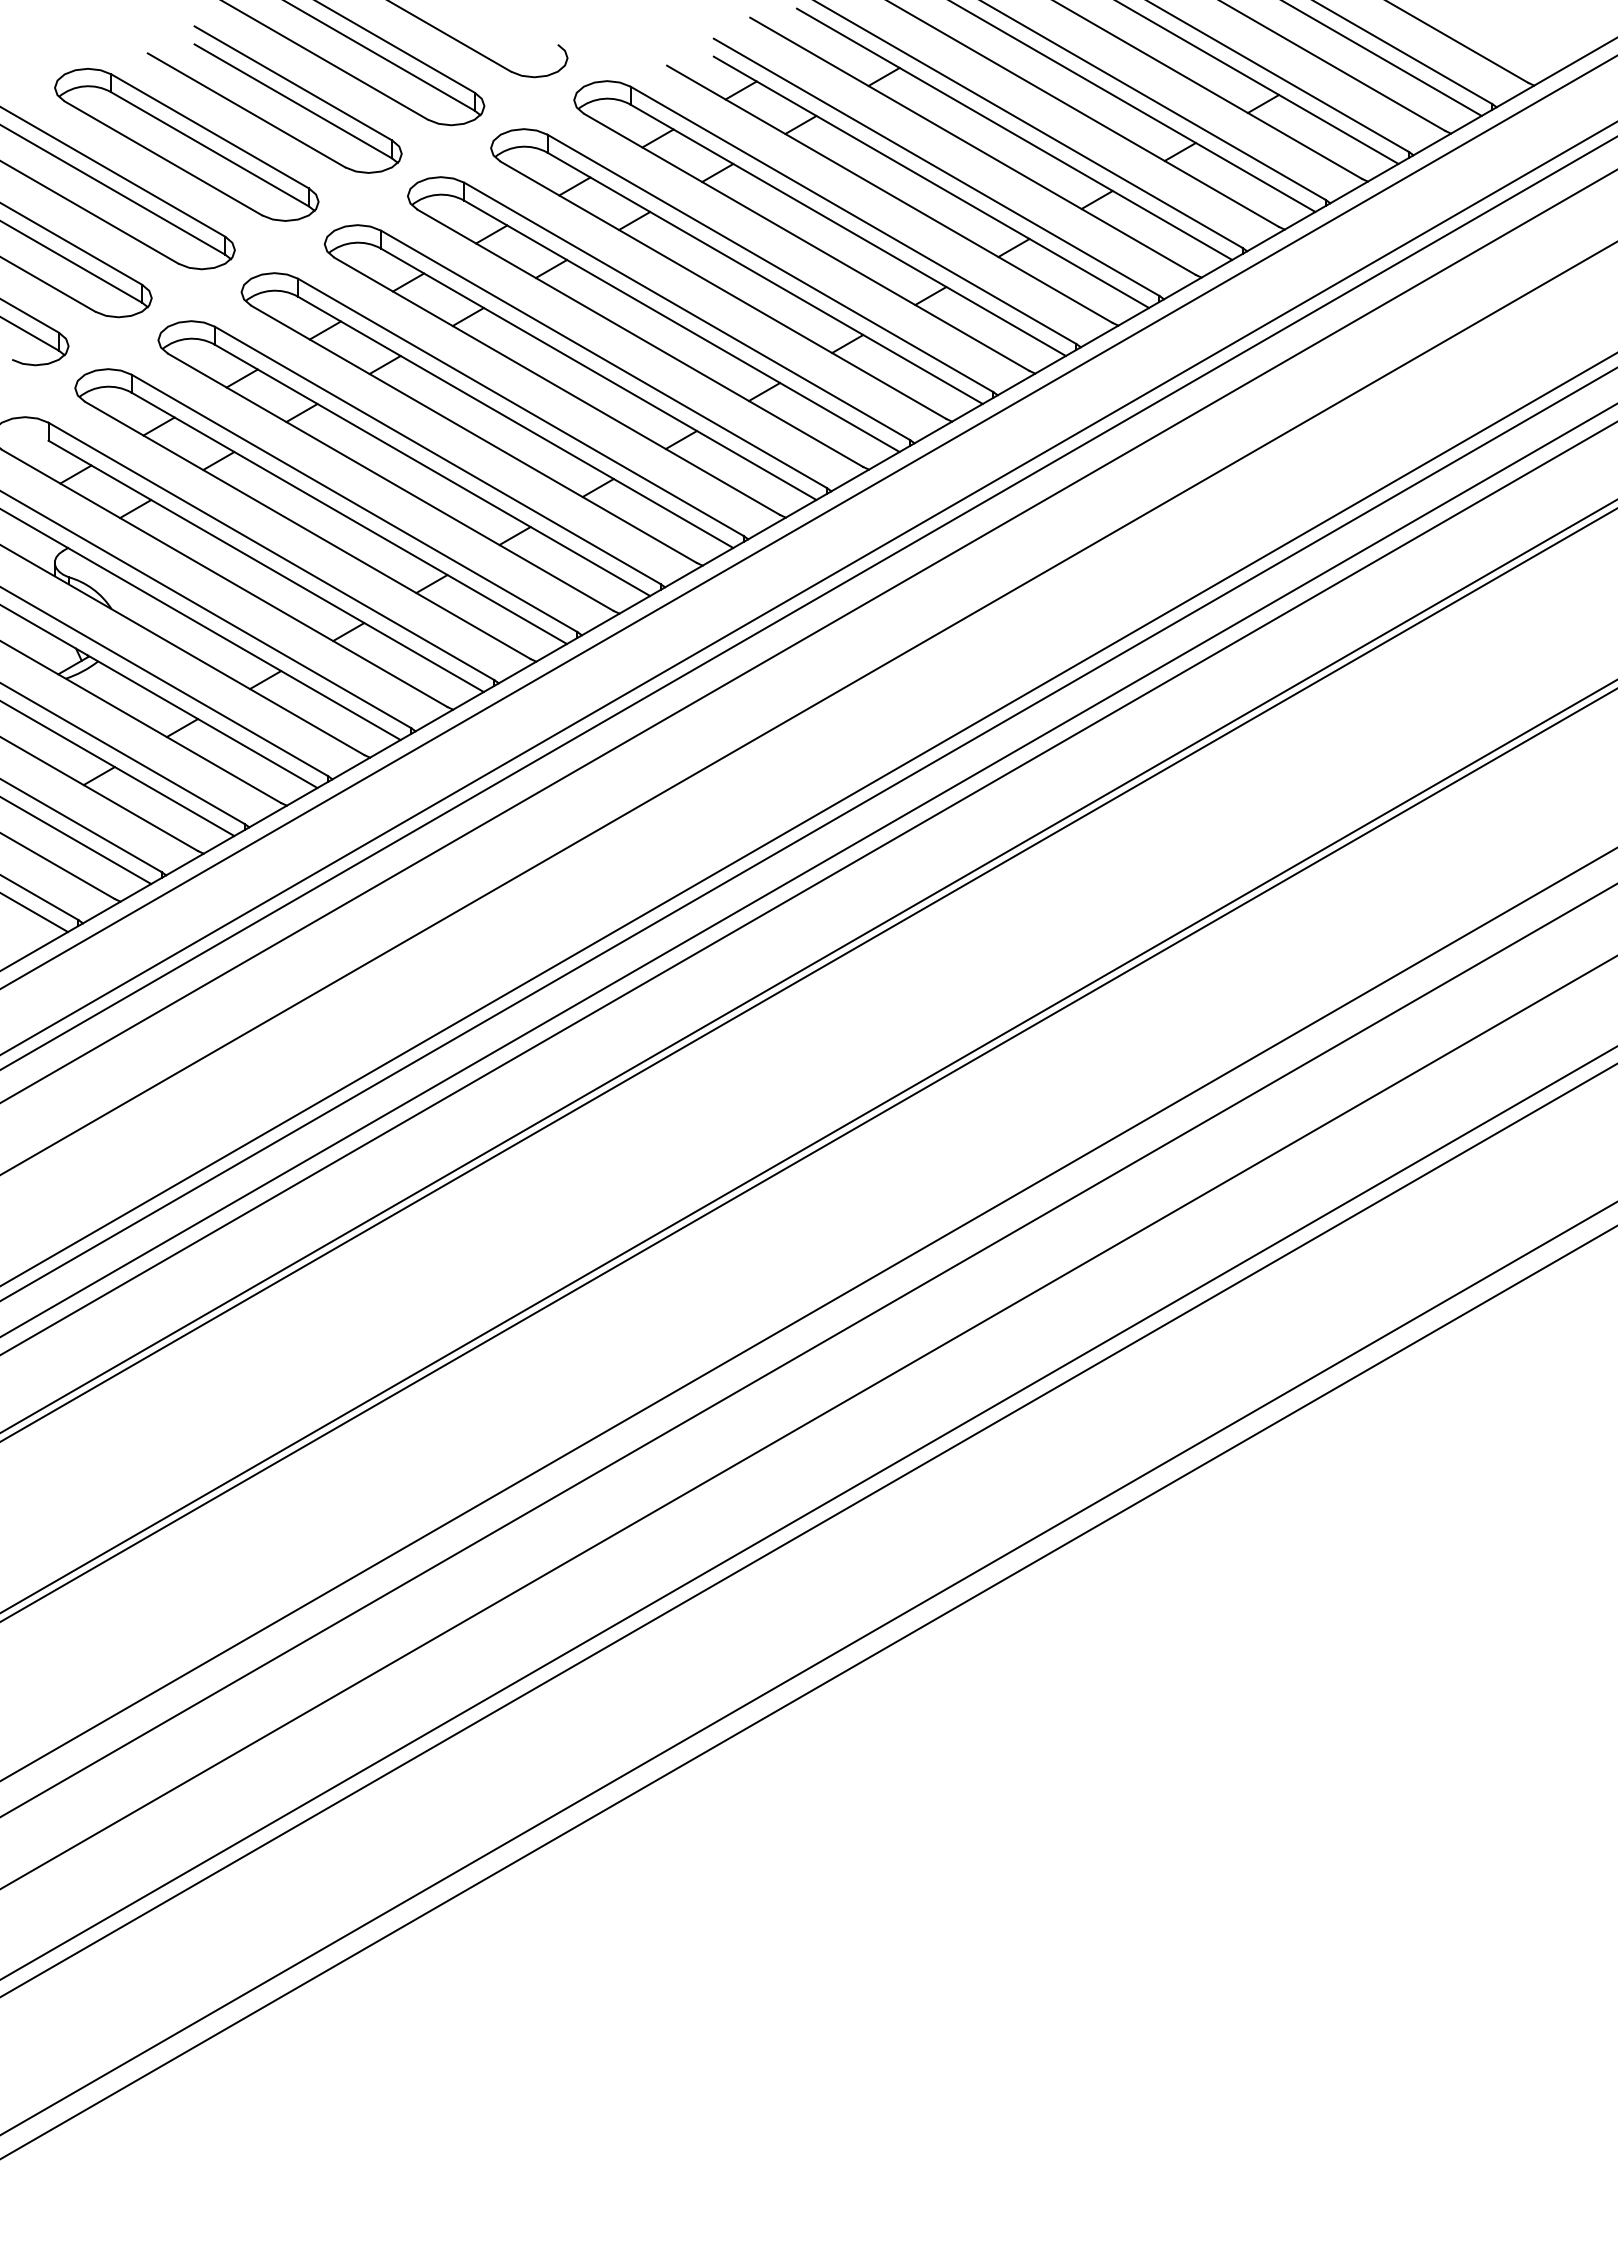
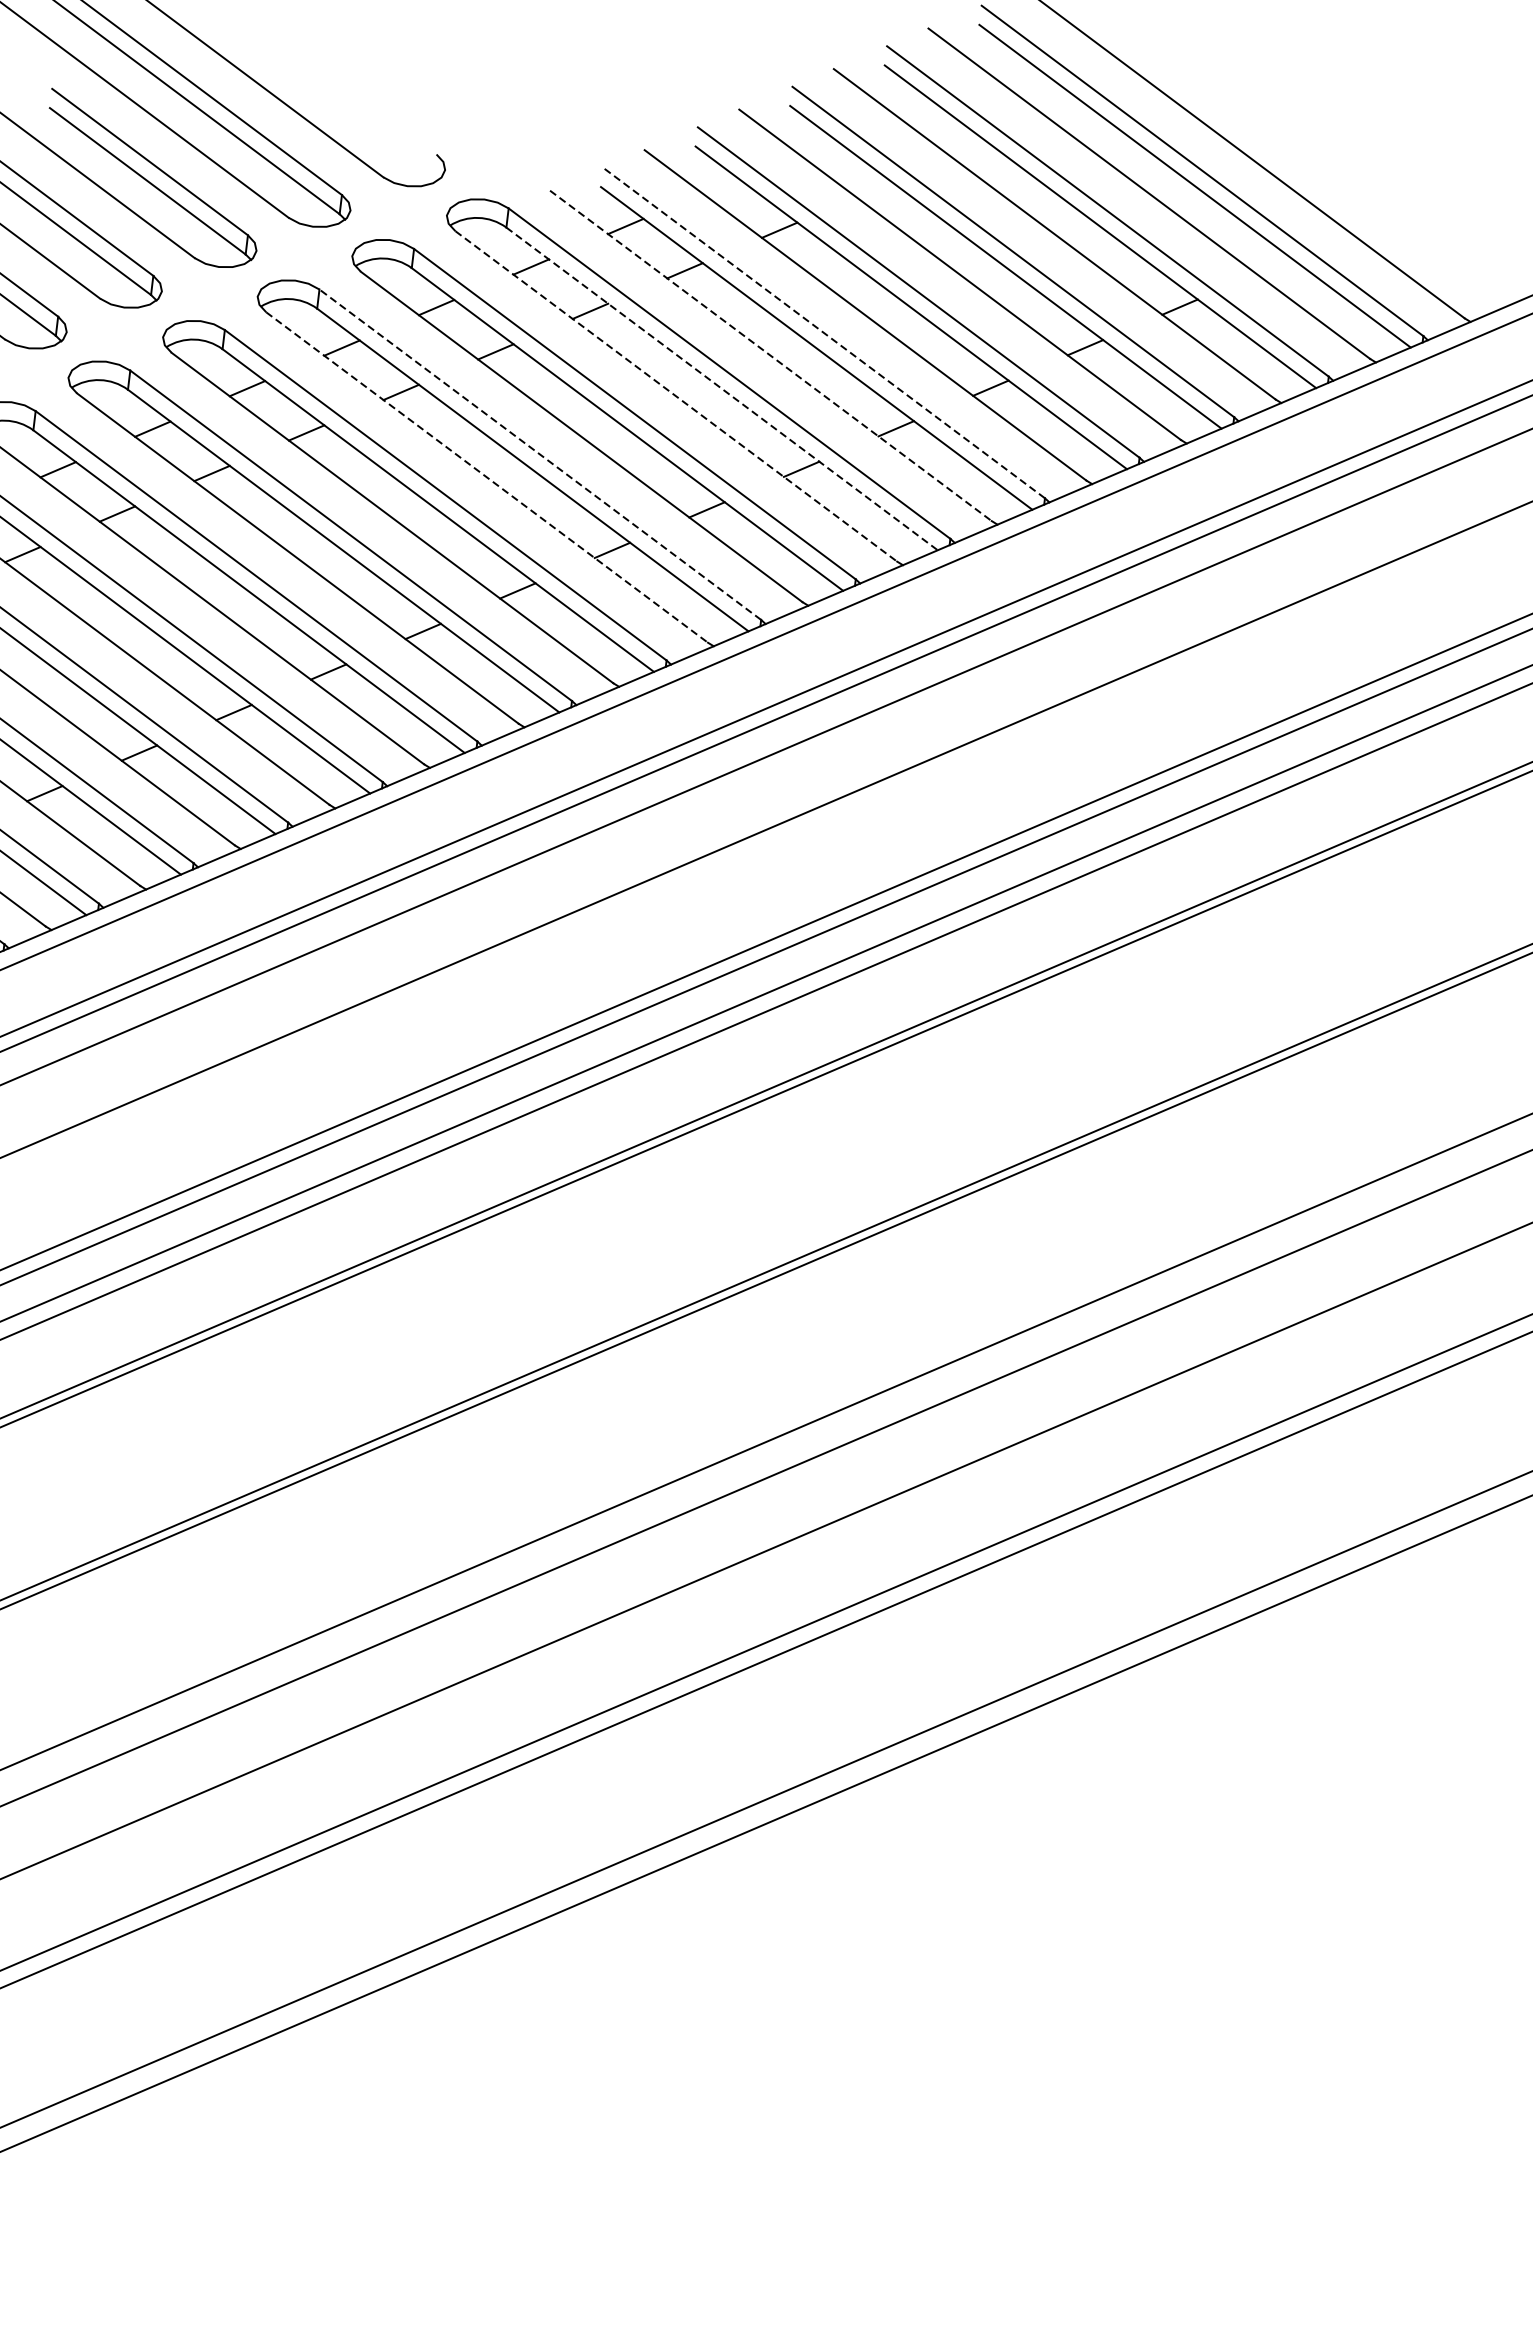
line: (936, 167) -> (823, 333), solid -> dashed
line: (890, 194) -> (771, 356), solid -> dashed
line: (848, 230) -> (722, 389), solid -> dashed
line: (807, 242) -> (677, 396), solid -> dashed
line: (686, 311) -> (539, 454), solid -> dashed
line: (640, 338) -> (487, 477), solid -> dashed

